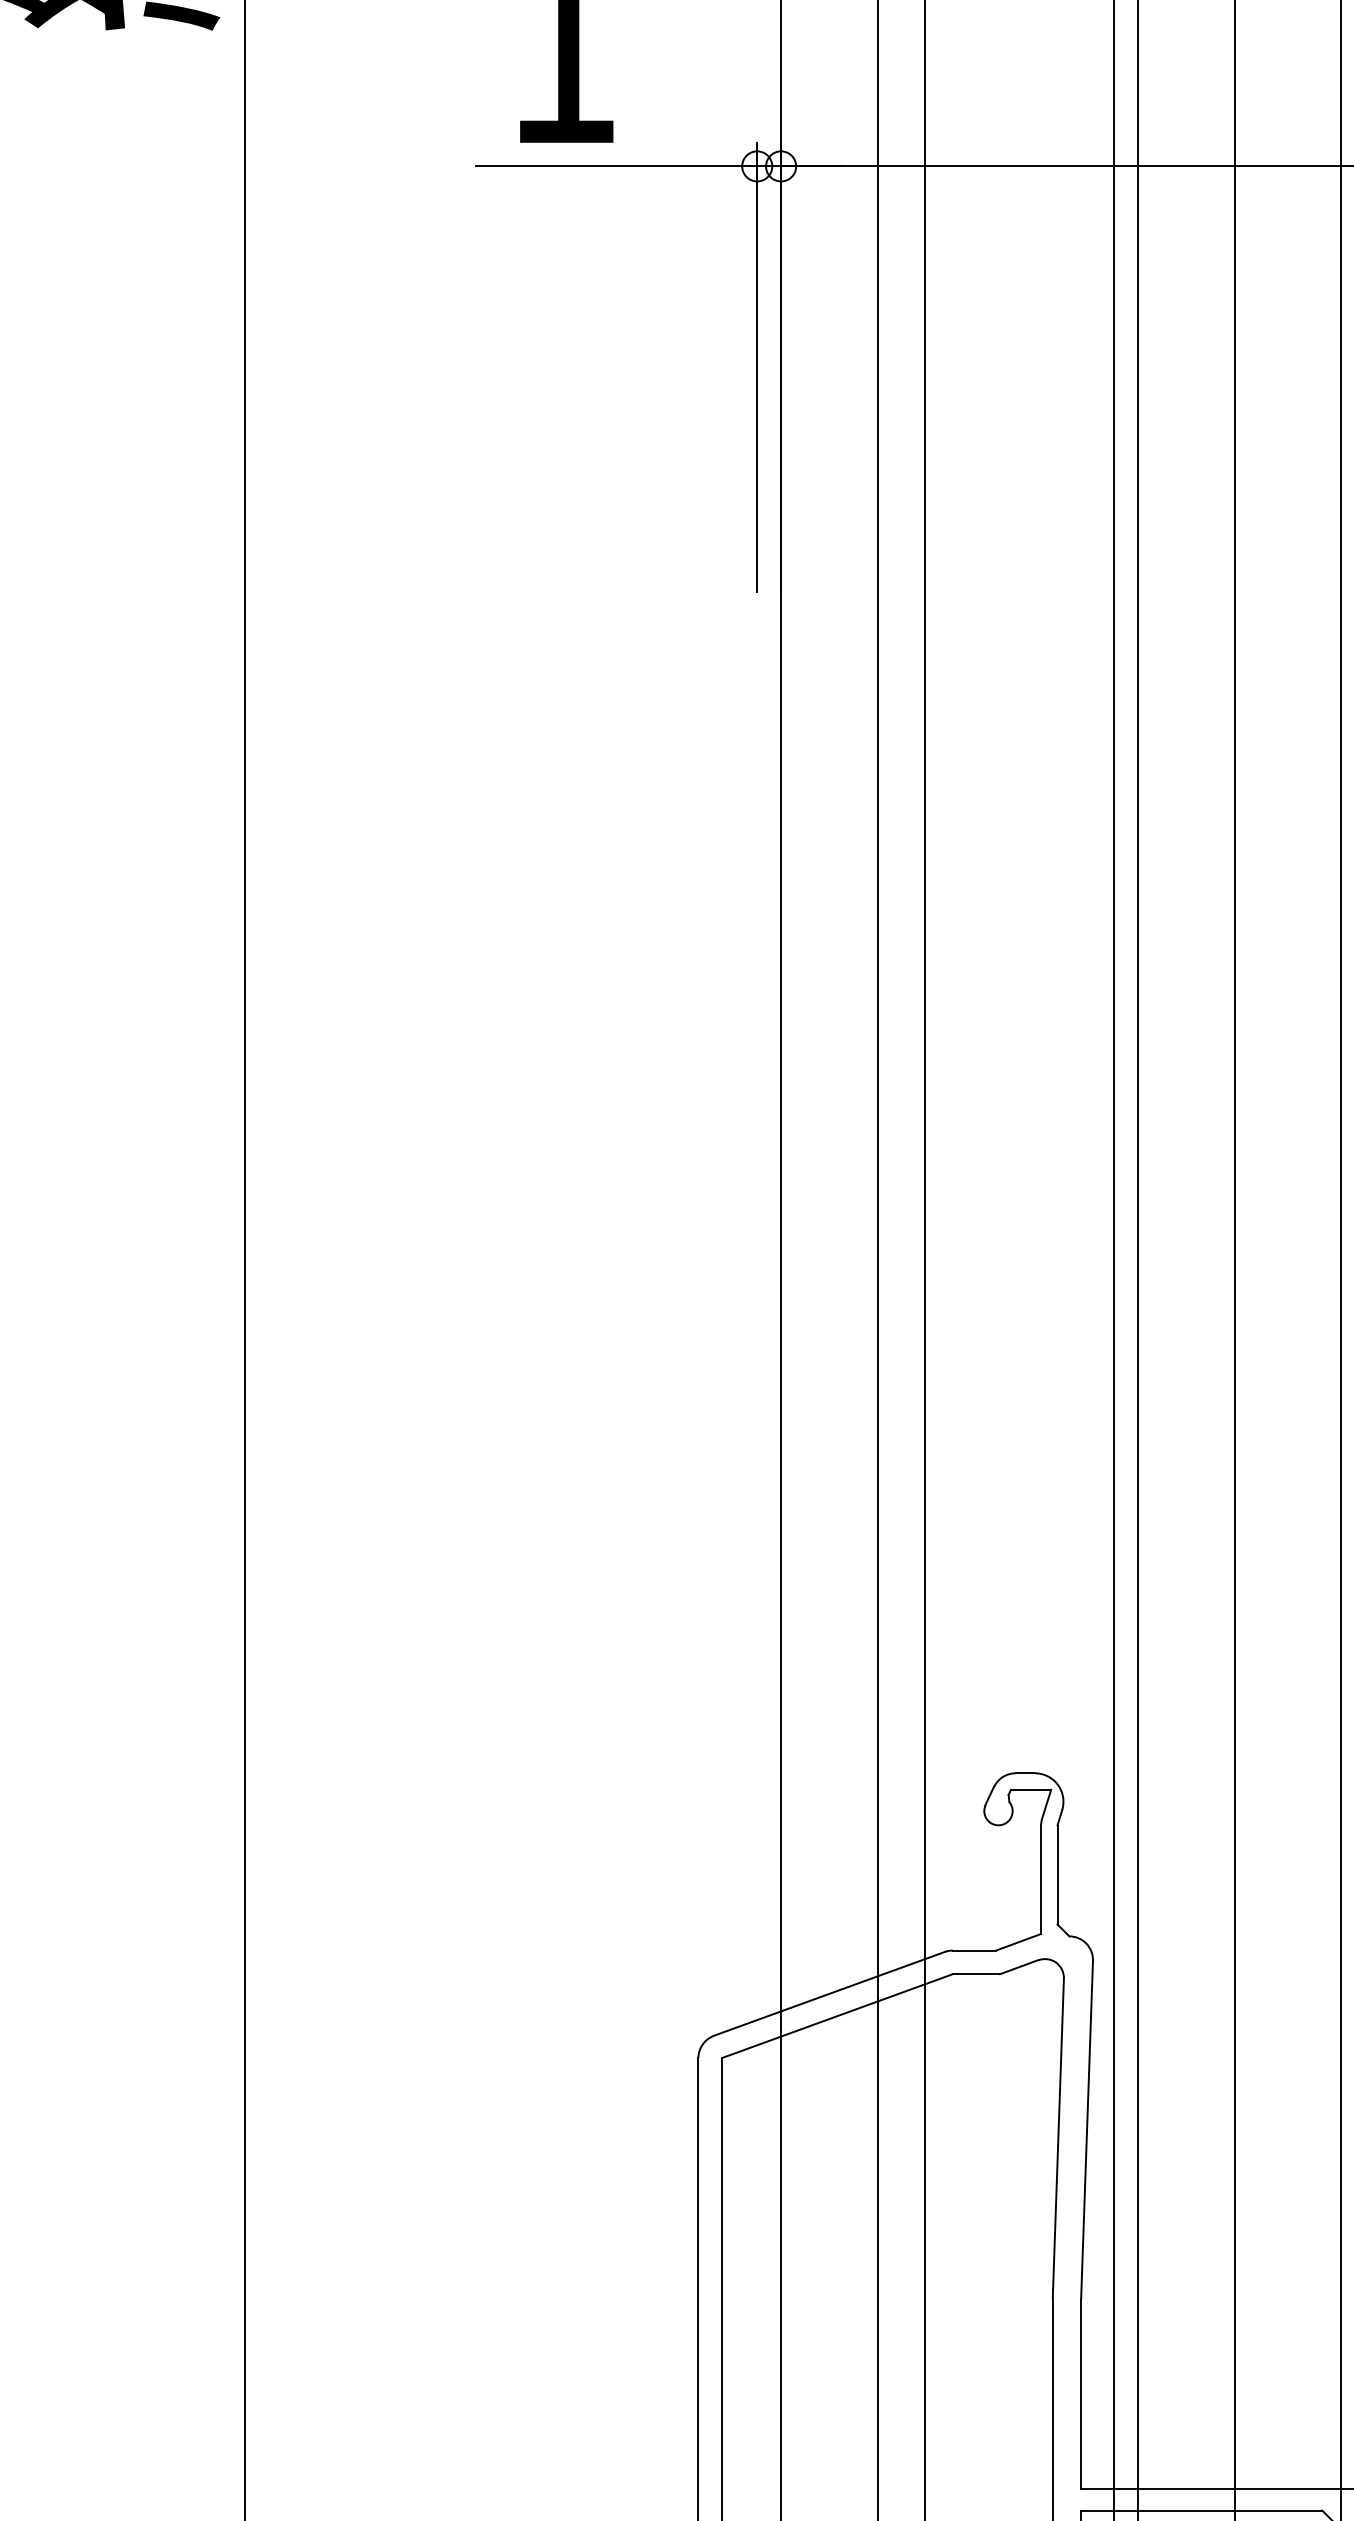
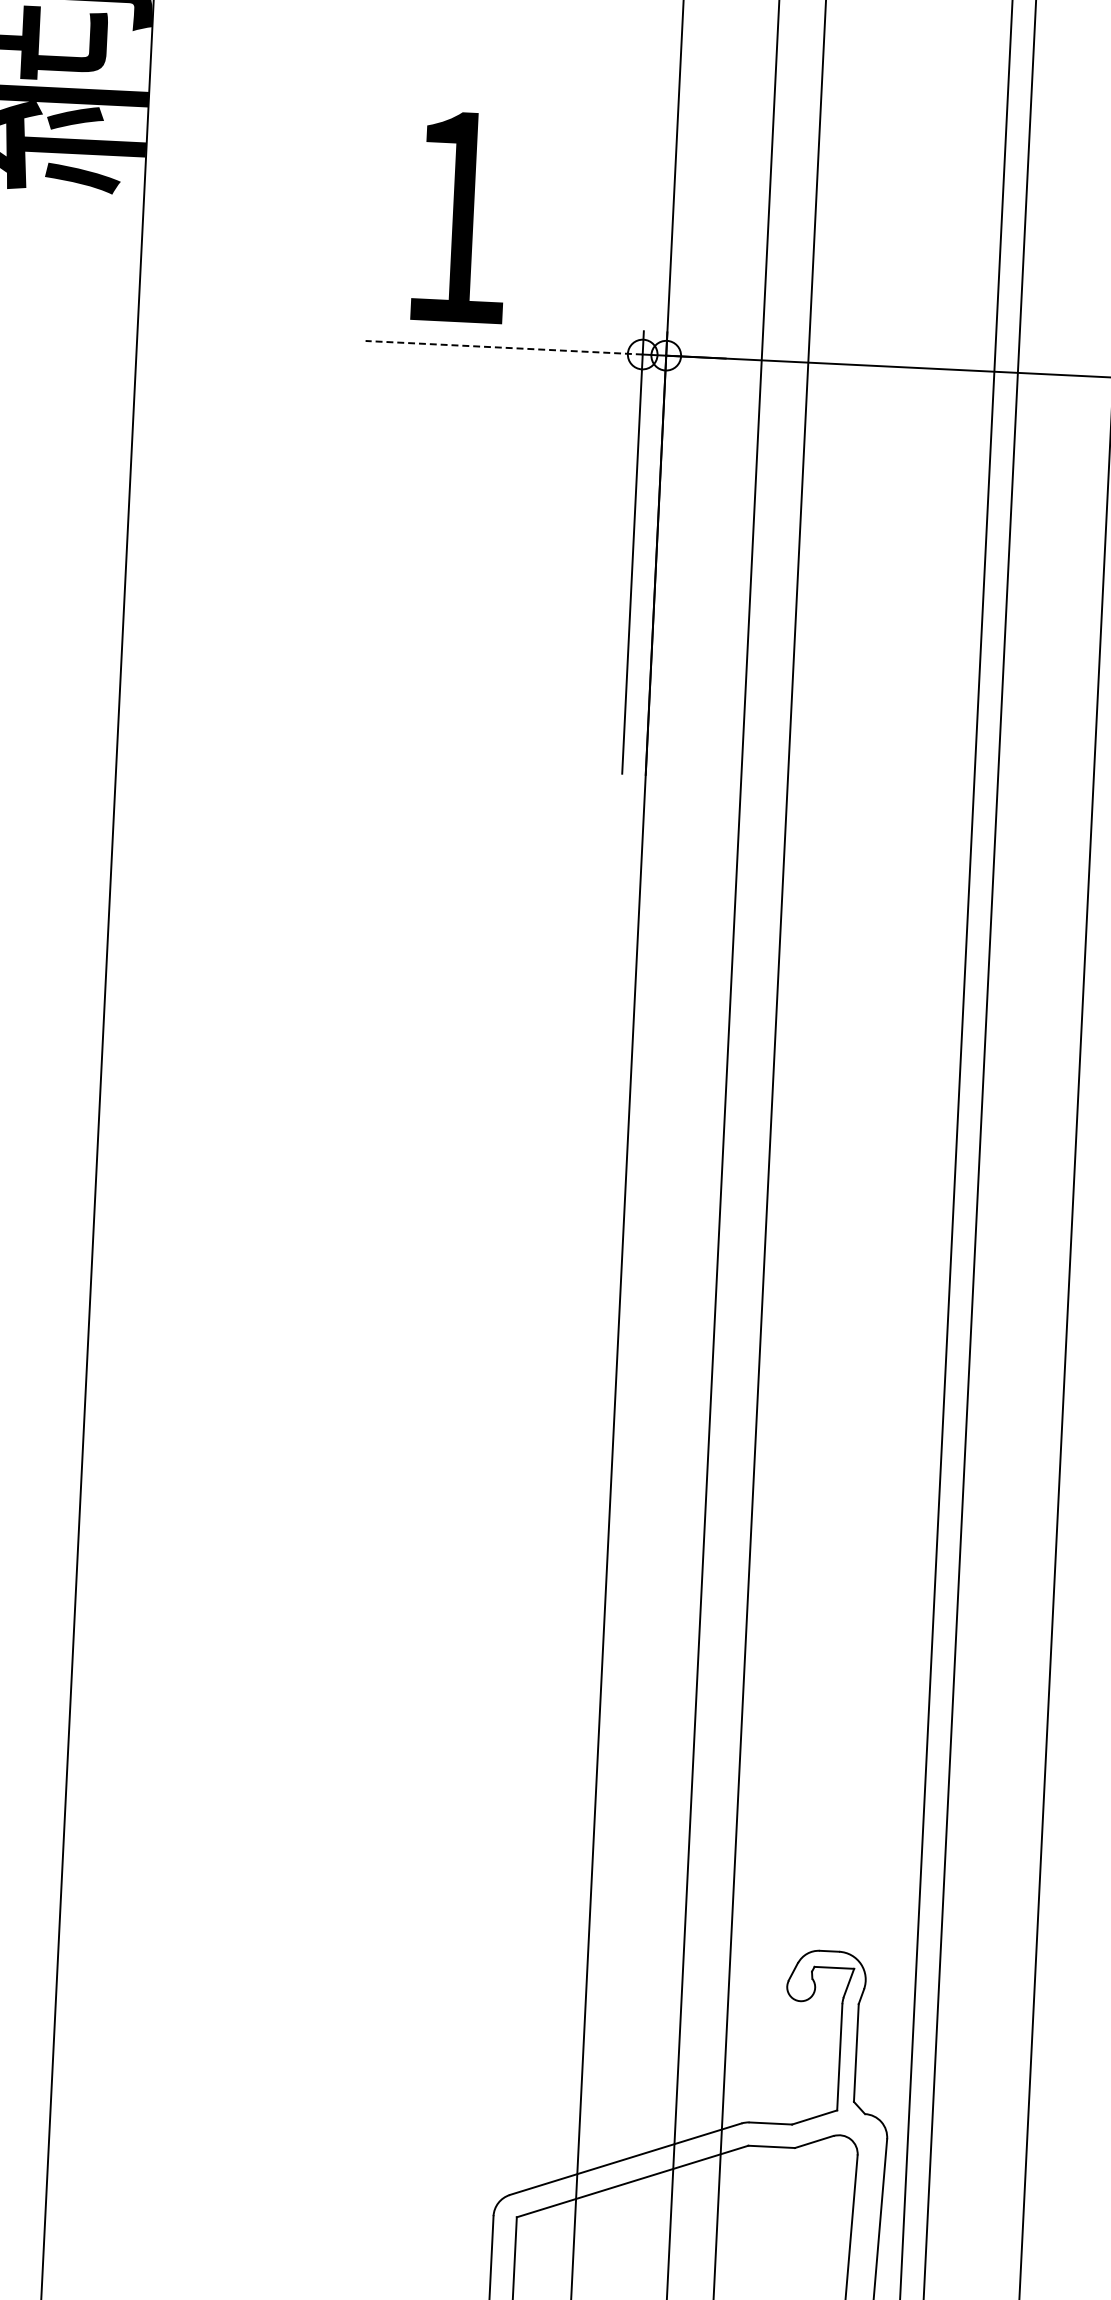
line: (616, 166) -> (503, 347), solid -> dashed

